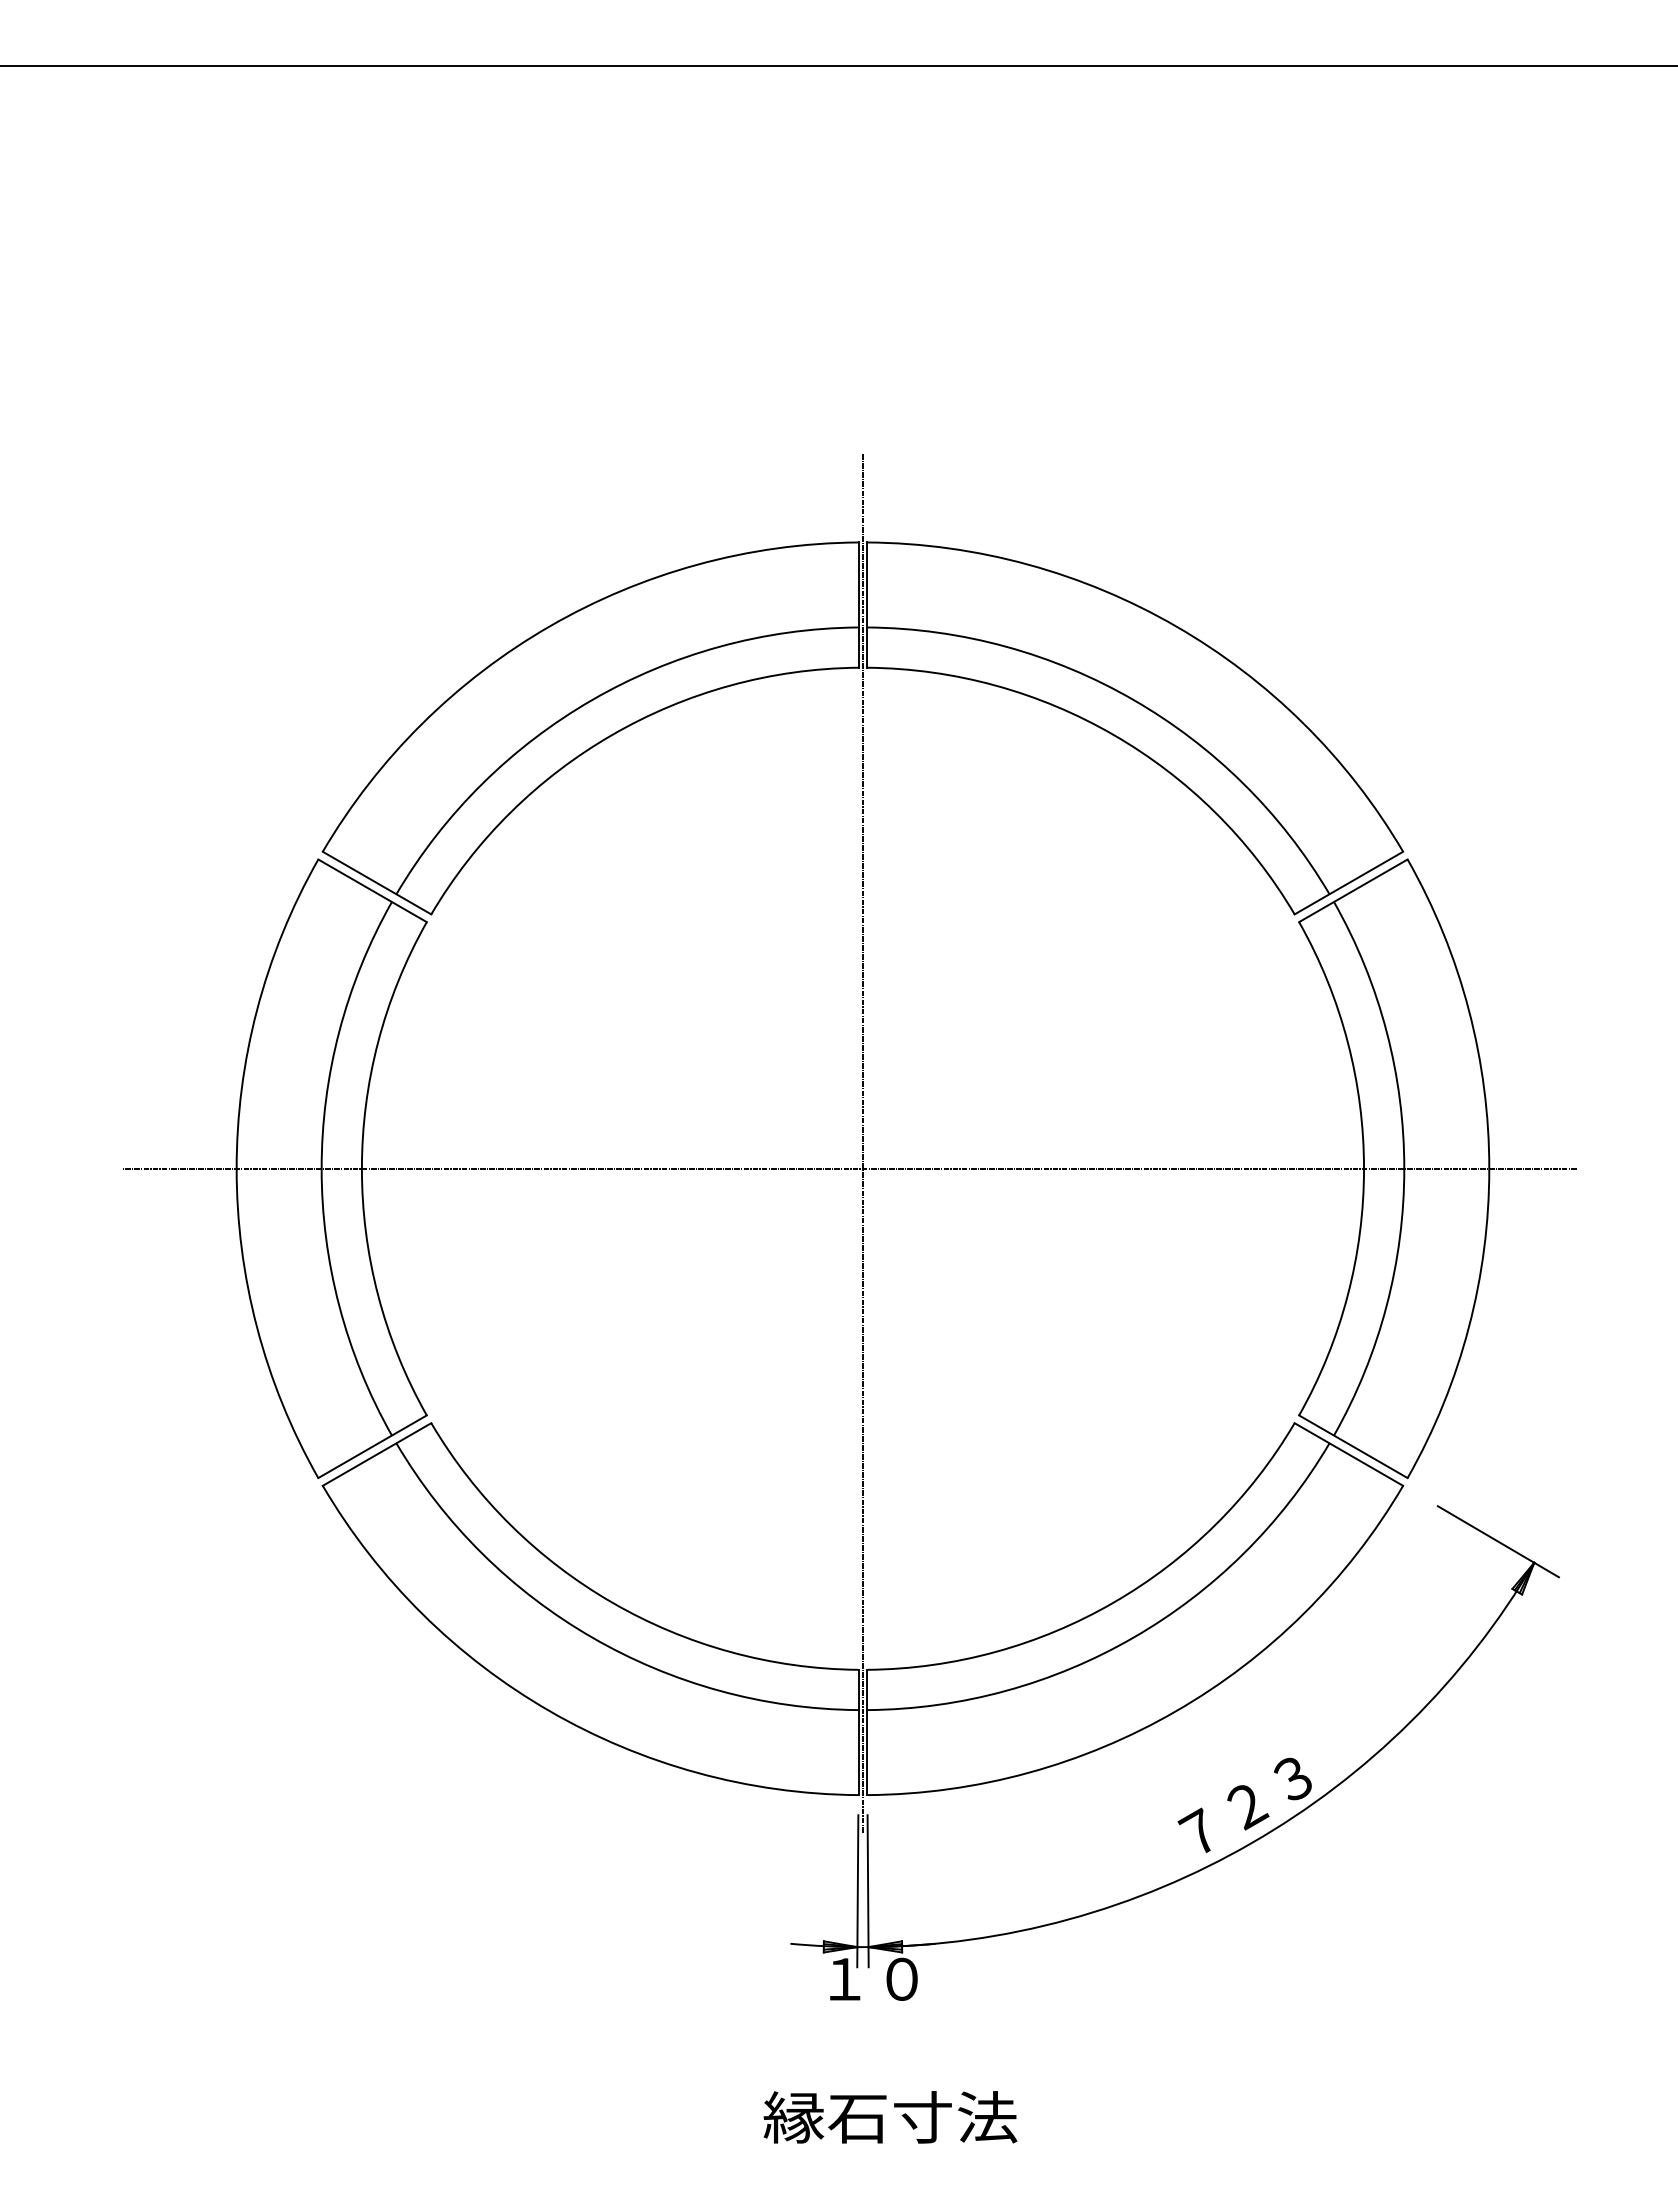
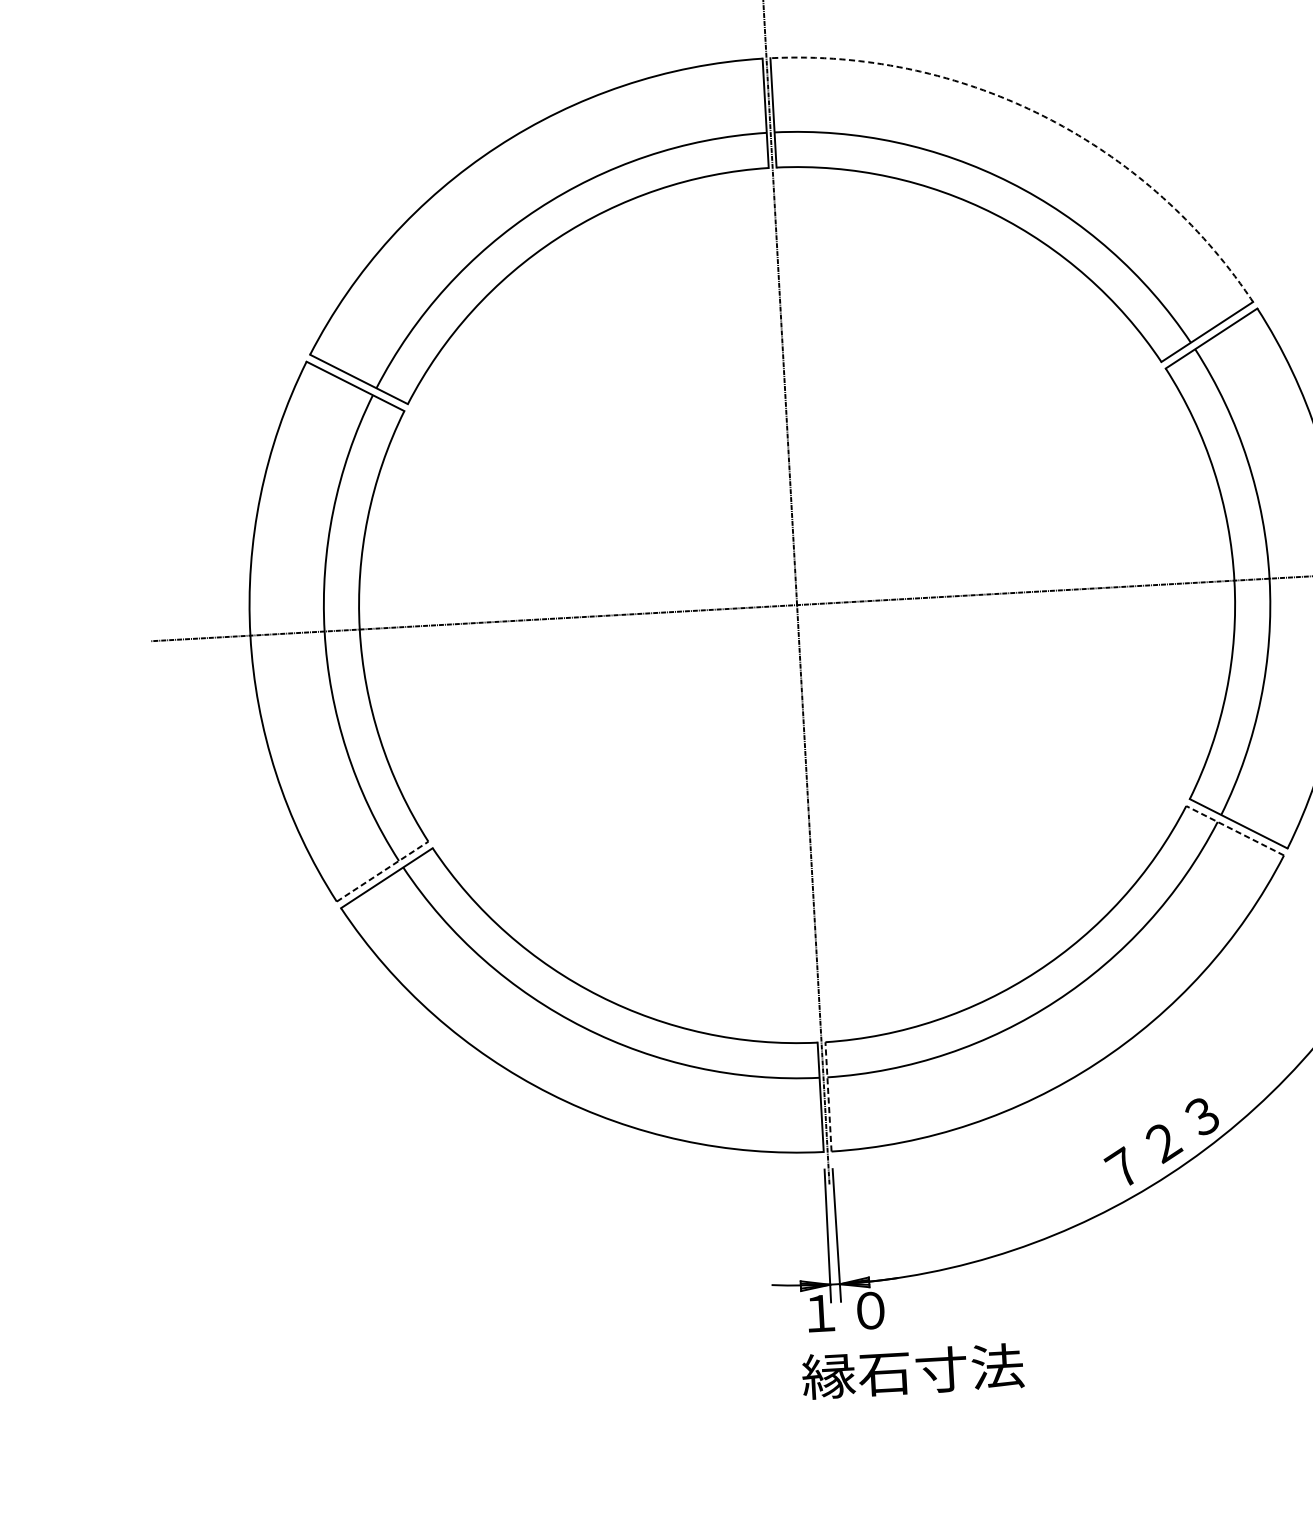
arc: (1176, 626) -> (1044, 116), solid -> dashed
line: (372, 1446) -> (382, 871), solid -> dashed
line: (1348, 1454) -> (1234, 830), solid -> dashed
line: (867, 1732) -> (828, 1096), solid -> dashed
text: (890, 2117) -> (913, 1371), moved

